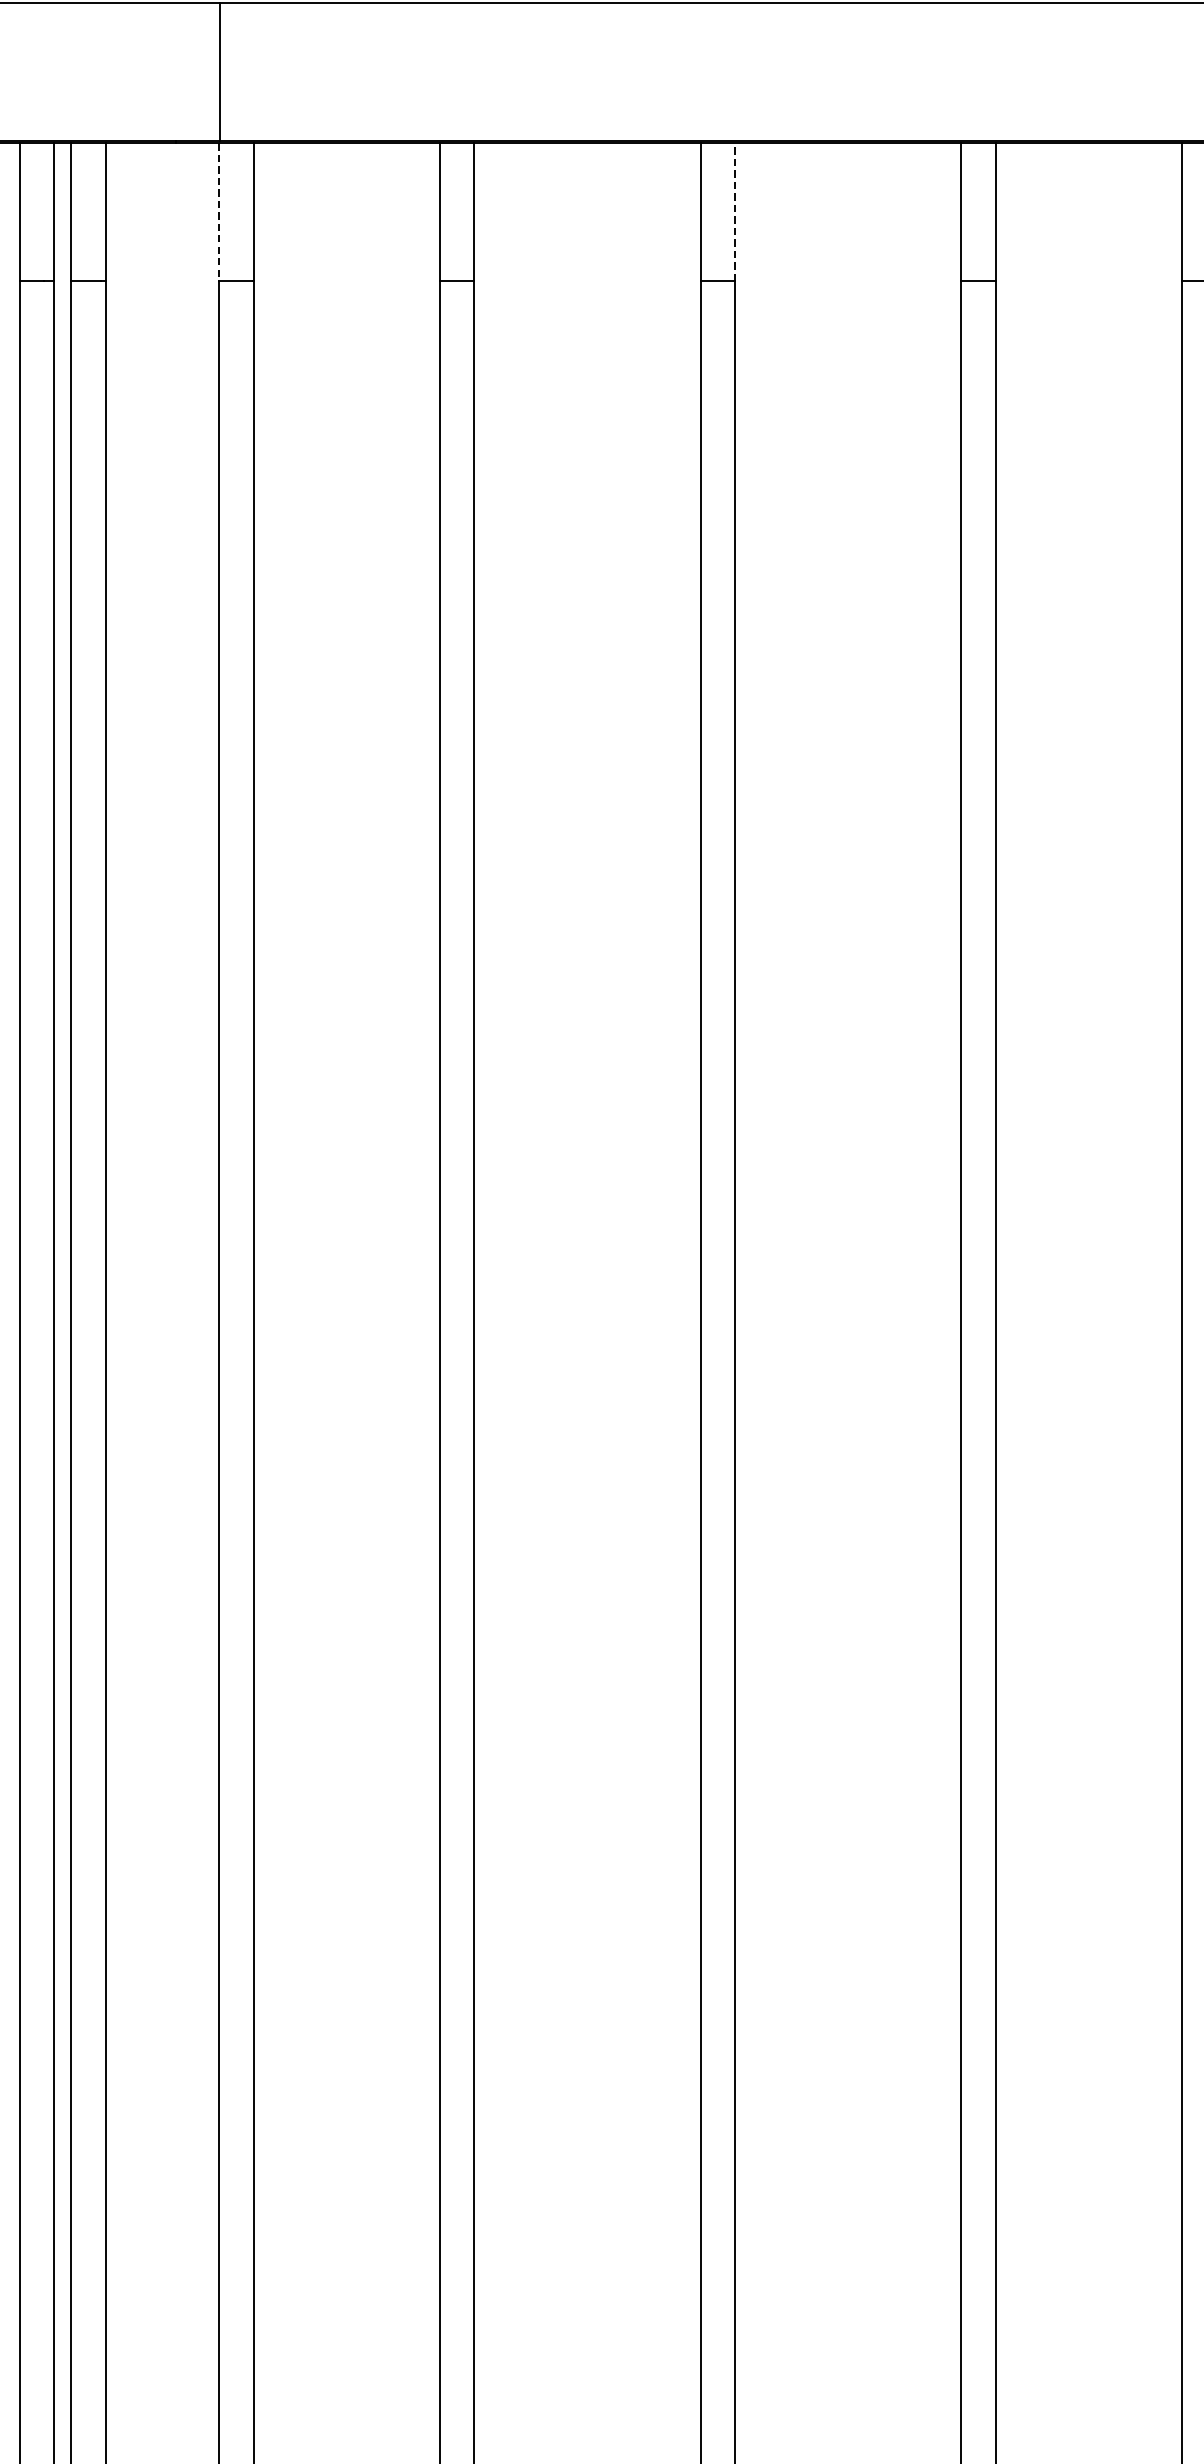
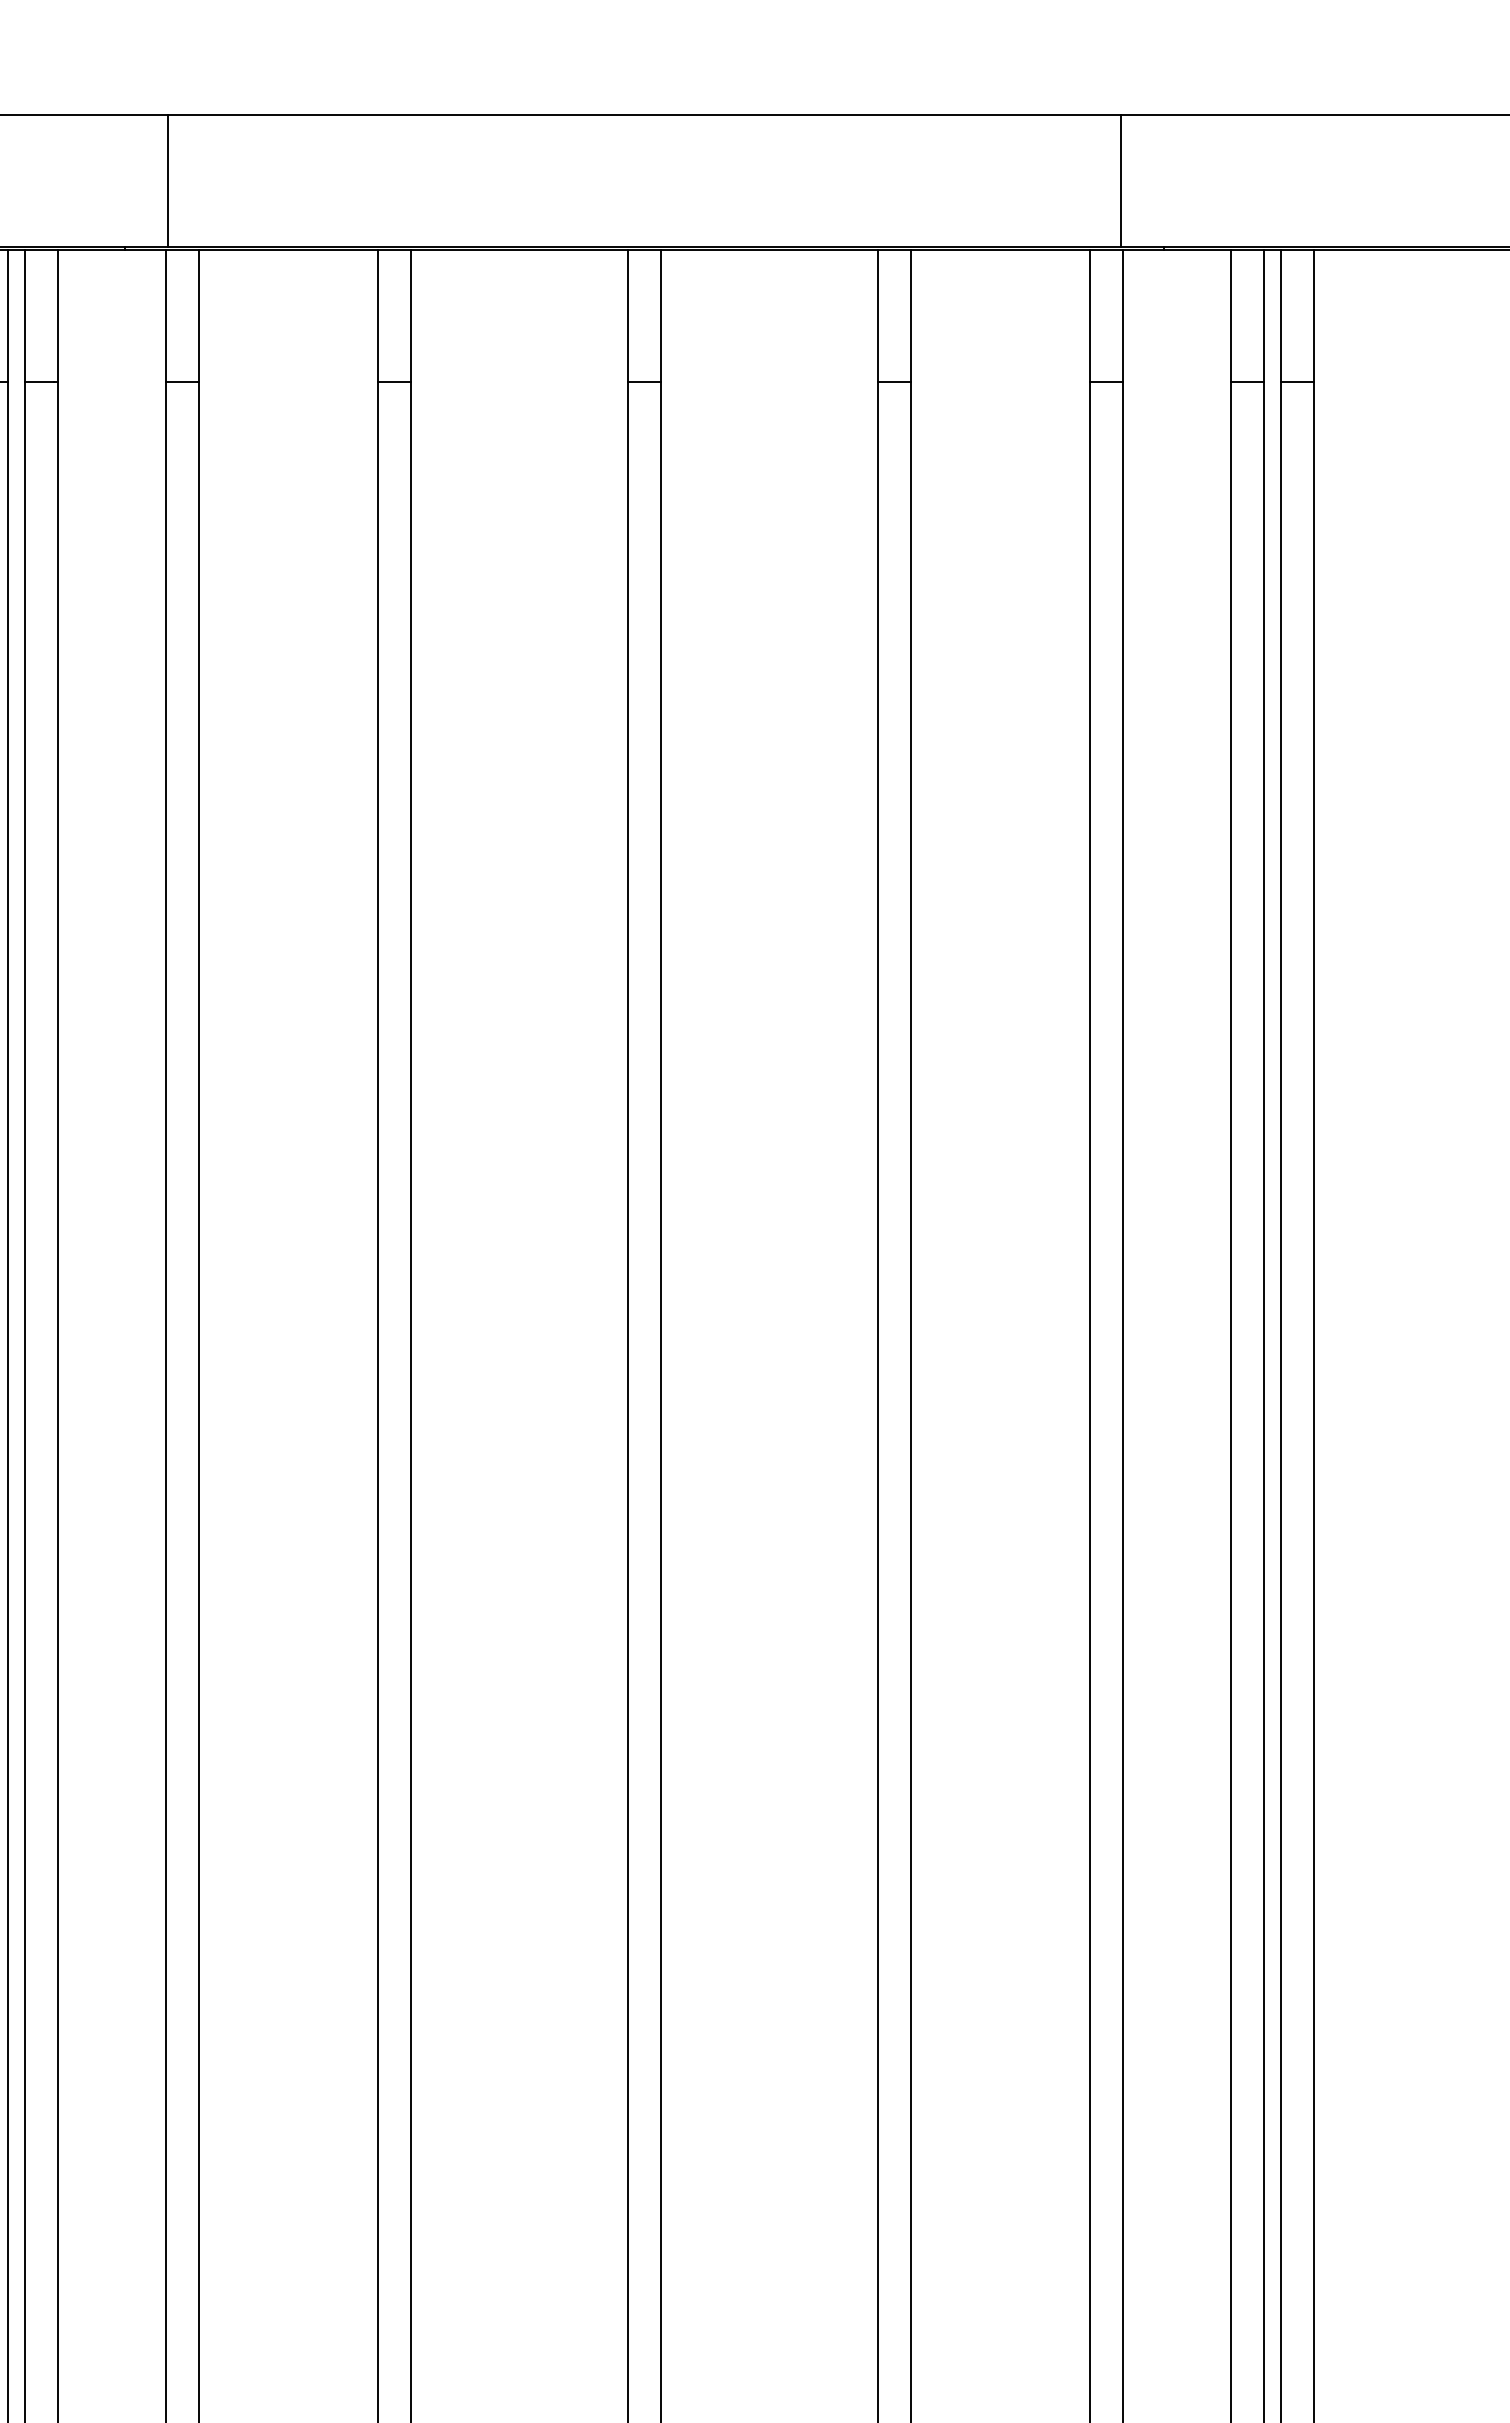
line: (219, 212) -> (166, 315), dashed -> solid
line: (735, 212) -> (661, 315), dashed -> solid

